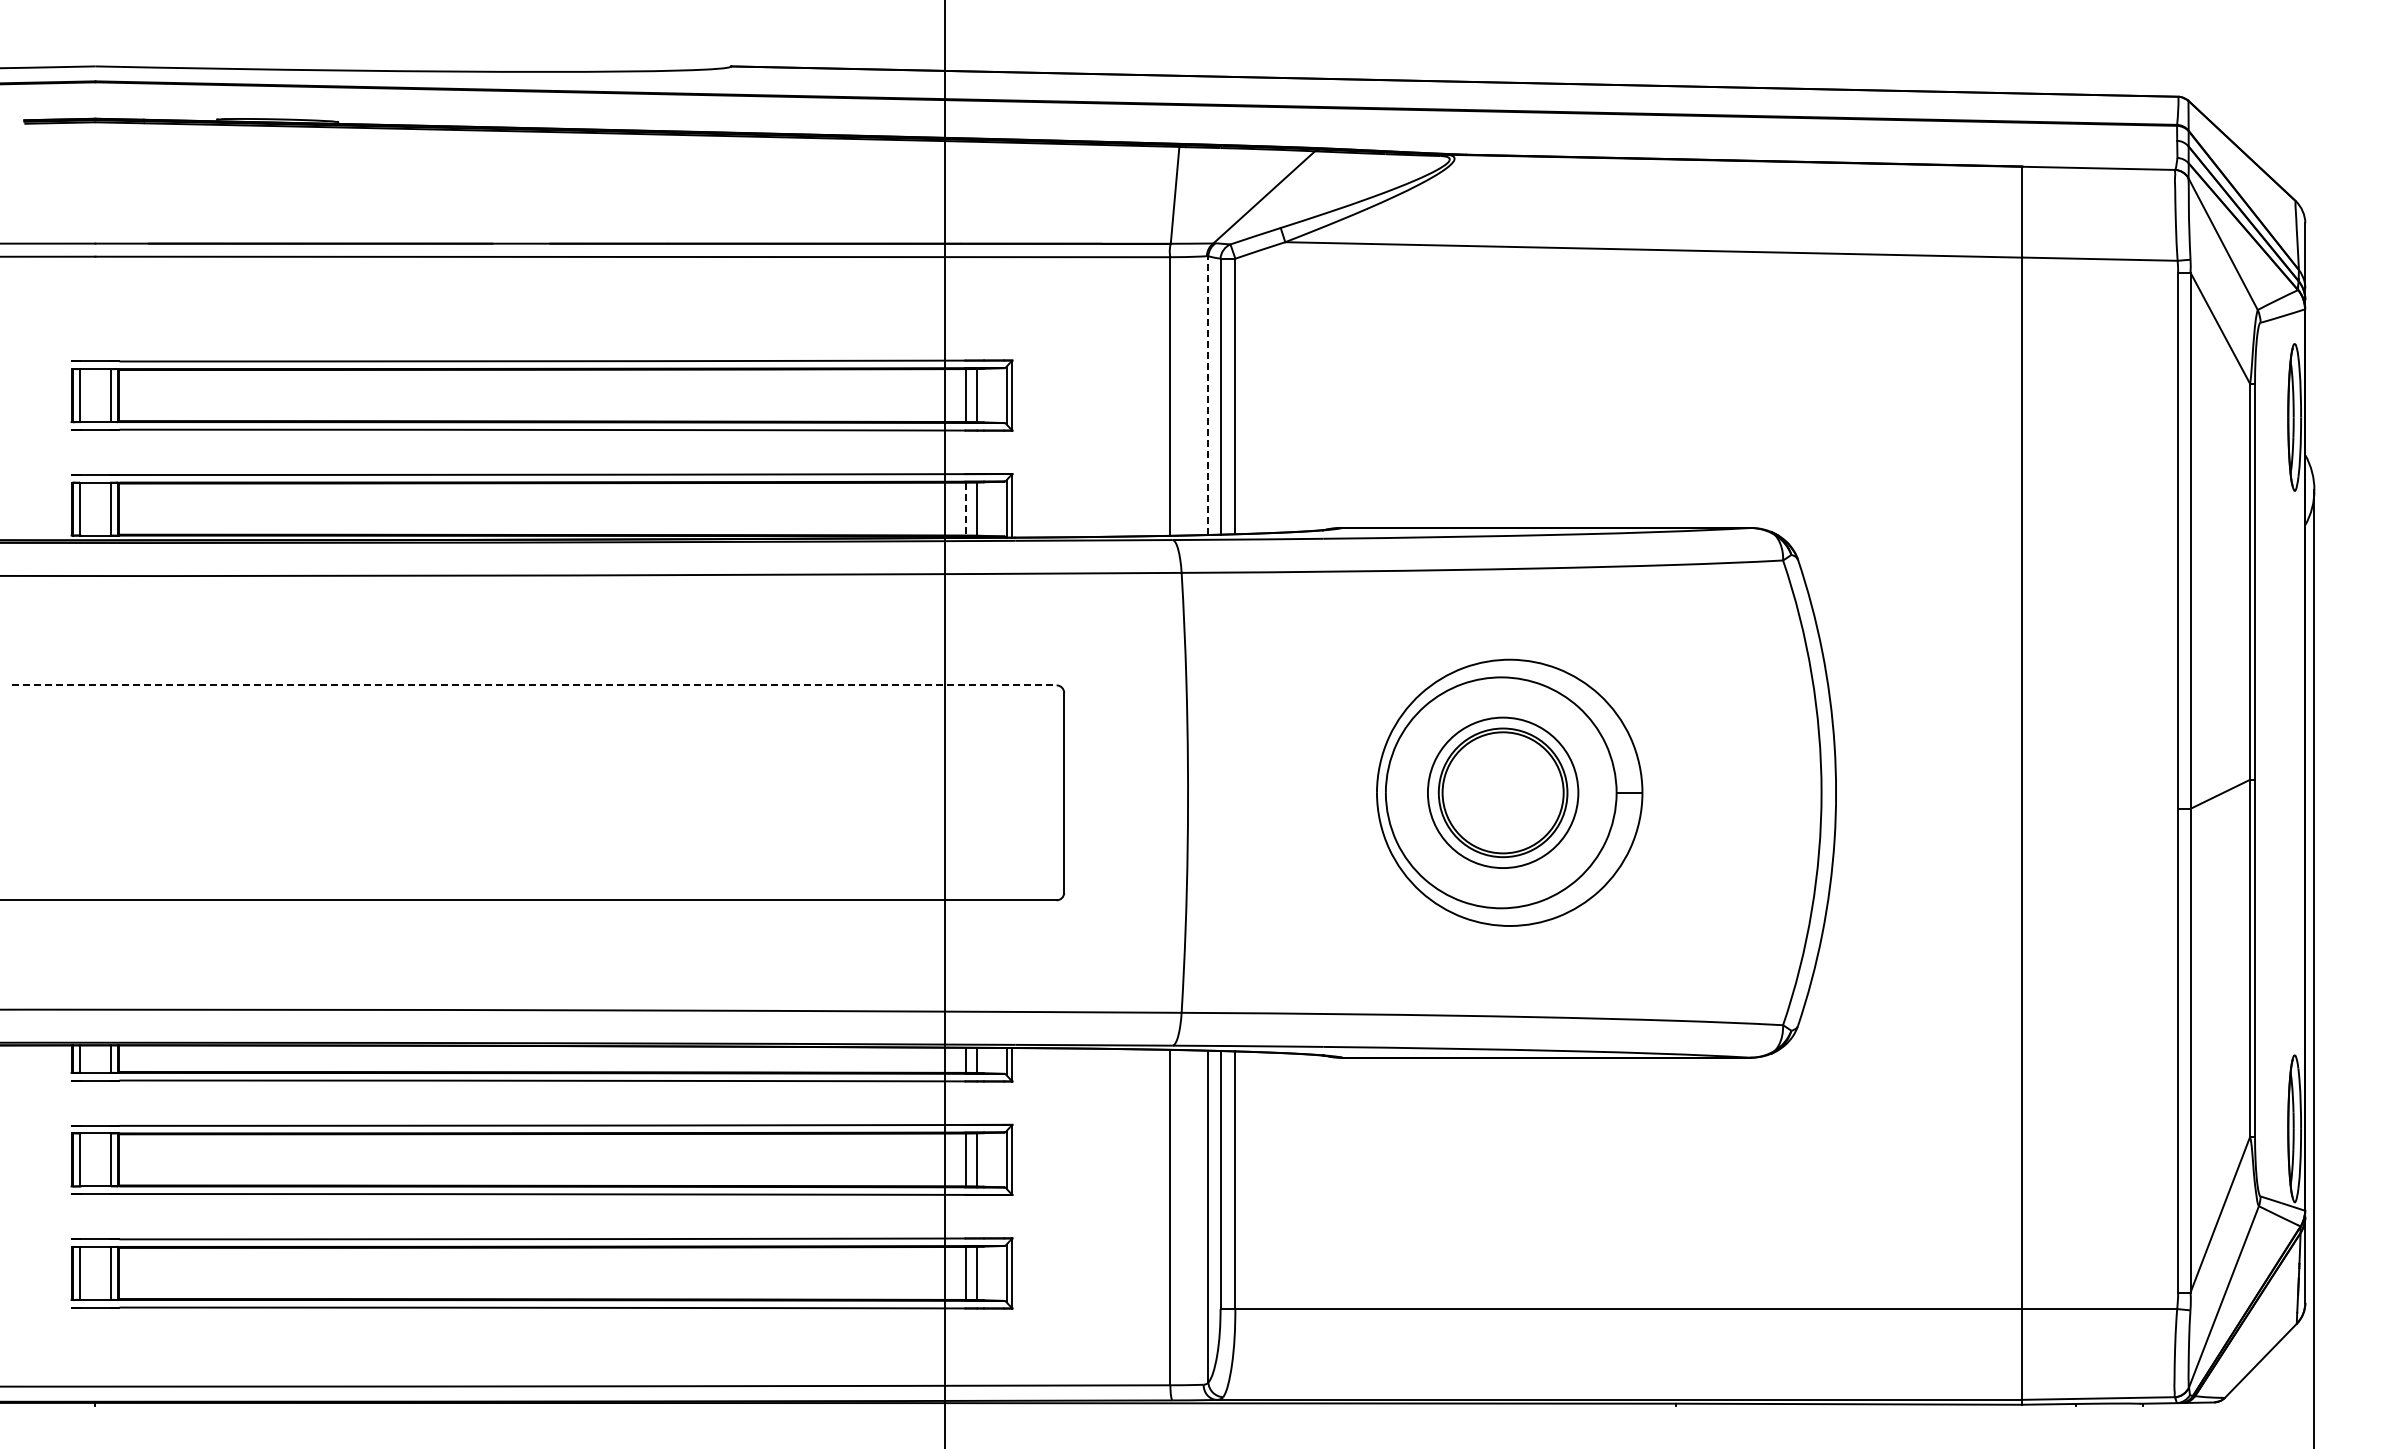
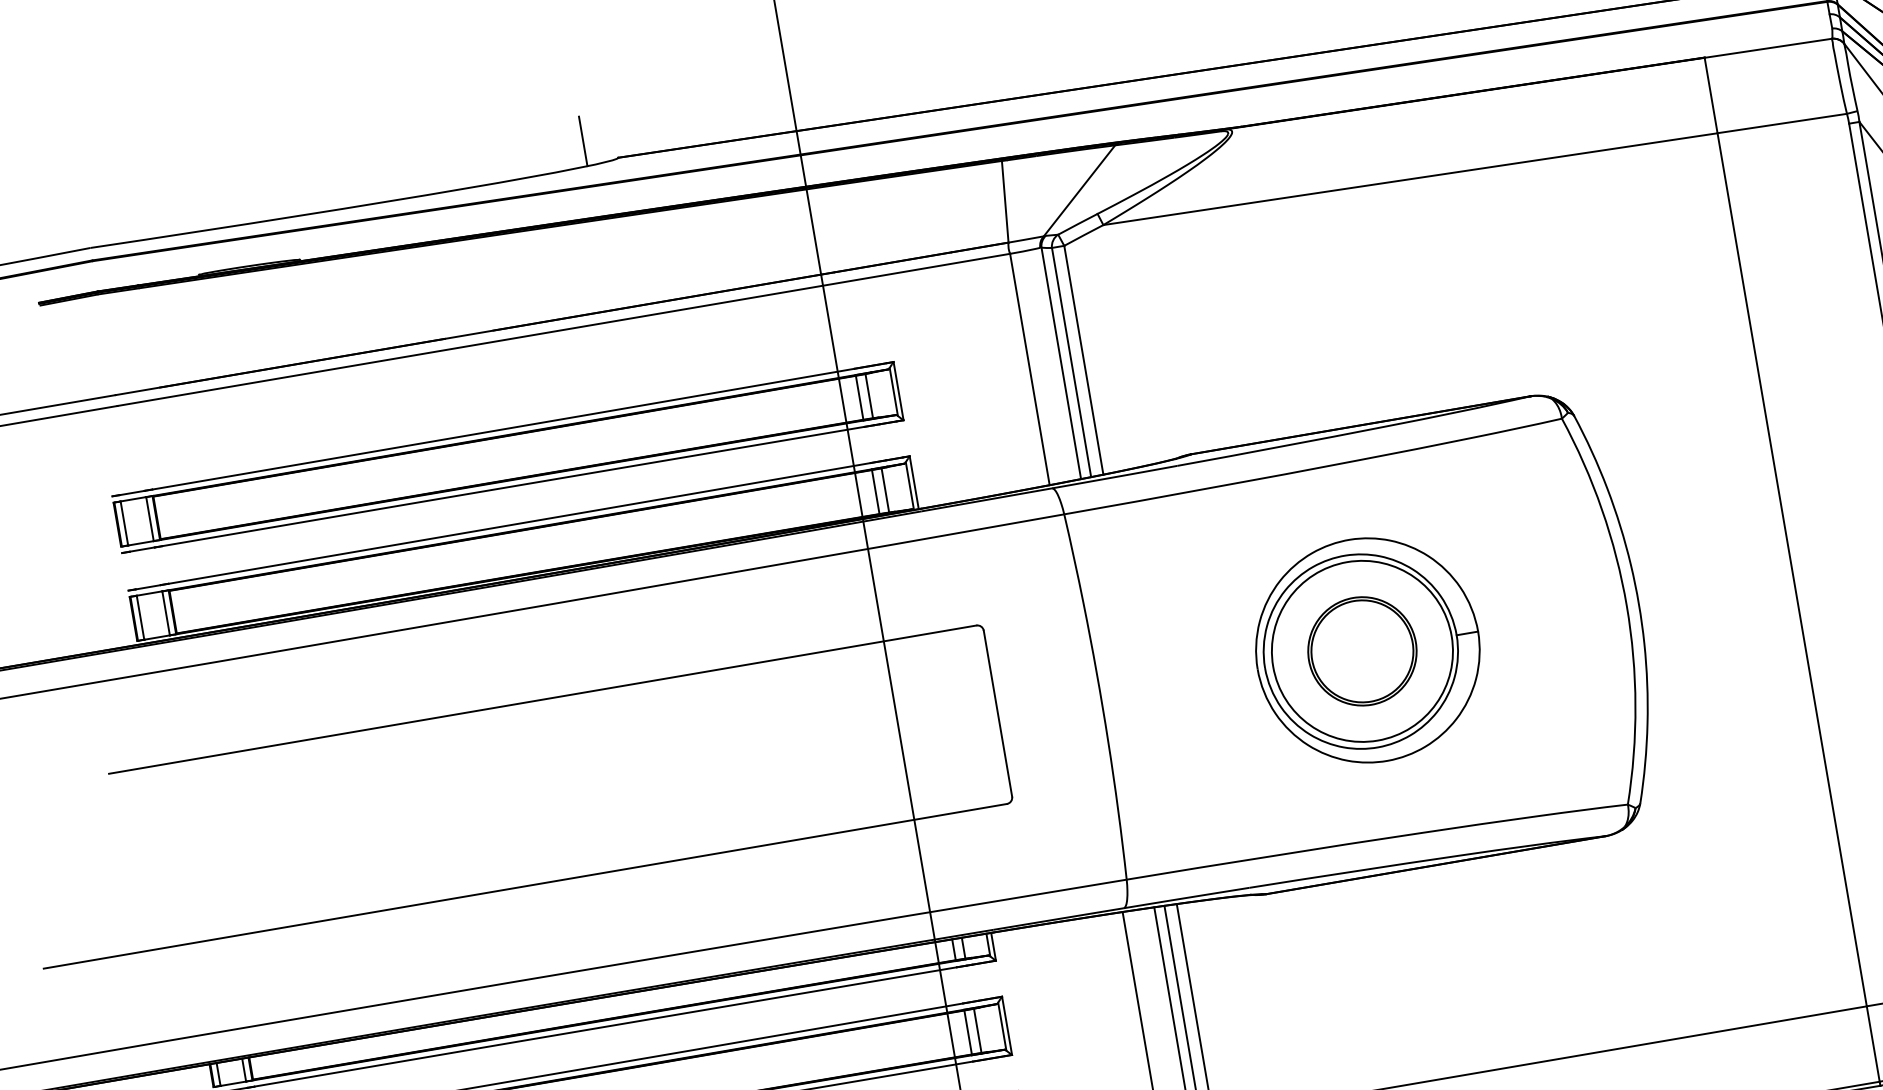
line: (693, 40) -> (583, 141), added
line: (1208, 395) -> (1061, 363), dashed -> solid
line: (965, 509) -> (875, 492), dashed -> solid
line: (534, 685) -> (542, 699), dashed -> solid
circle: (1502, 792) -> (1361, 651), size x1.43

